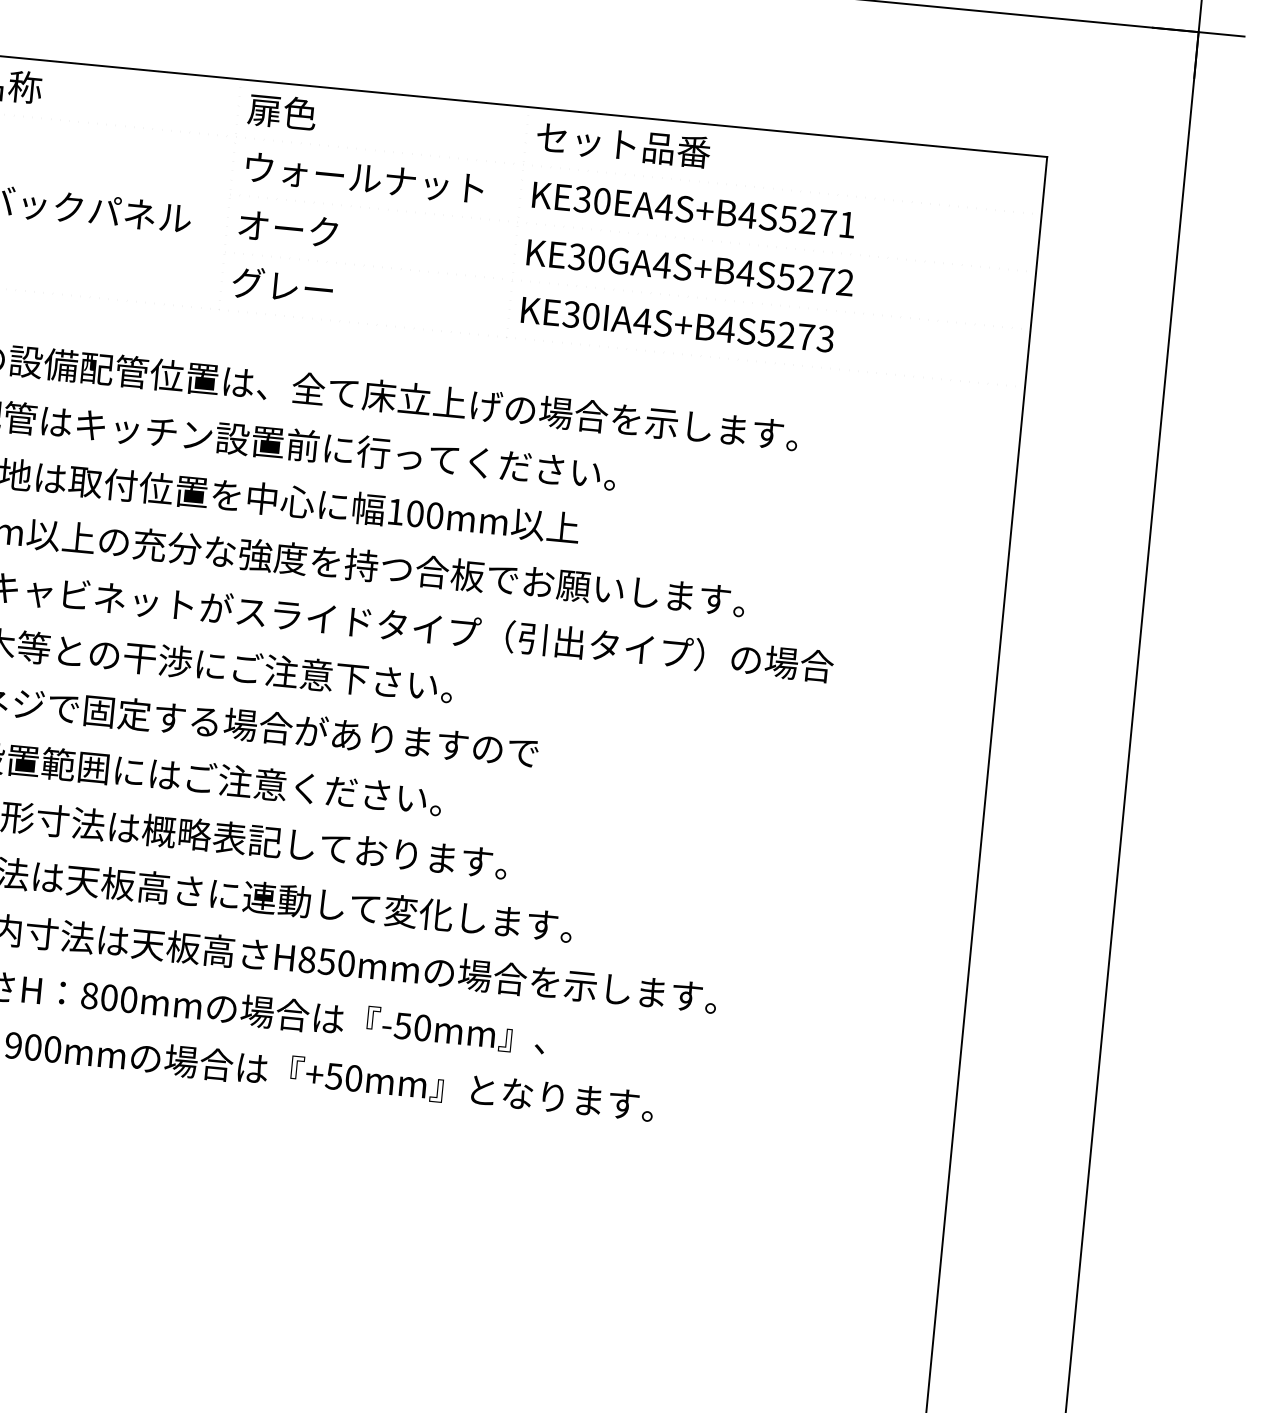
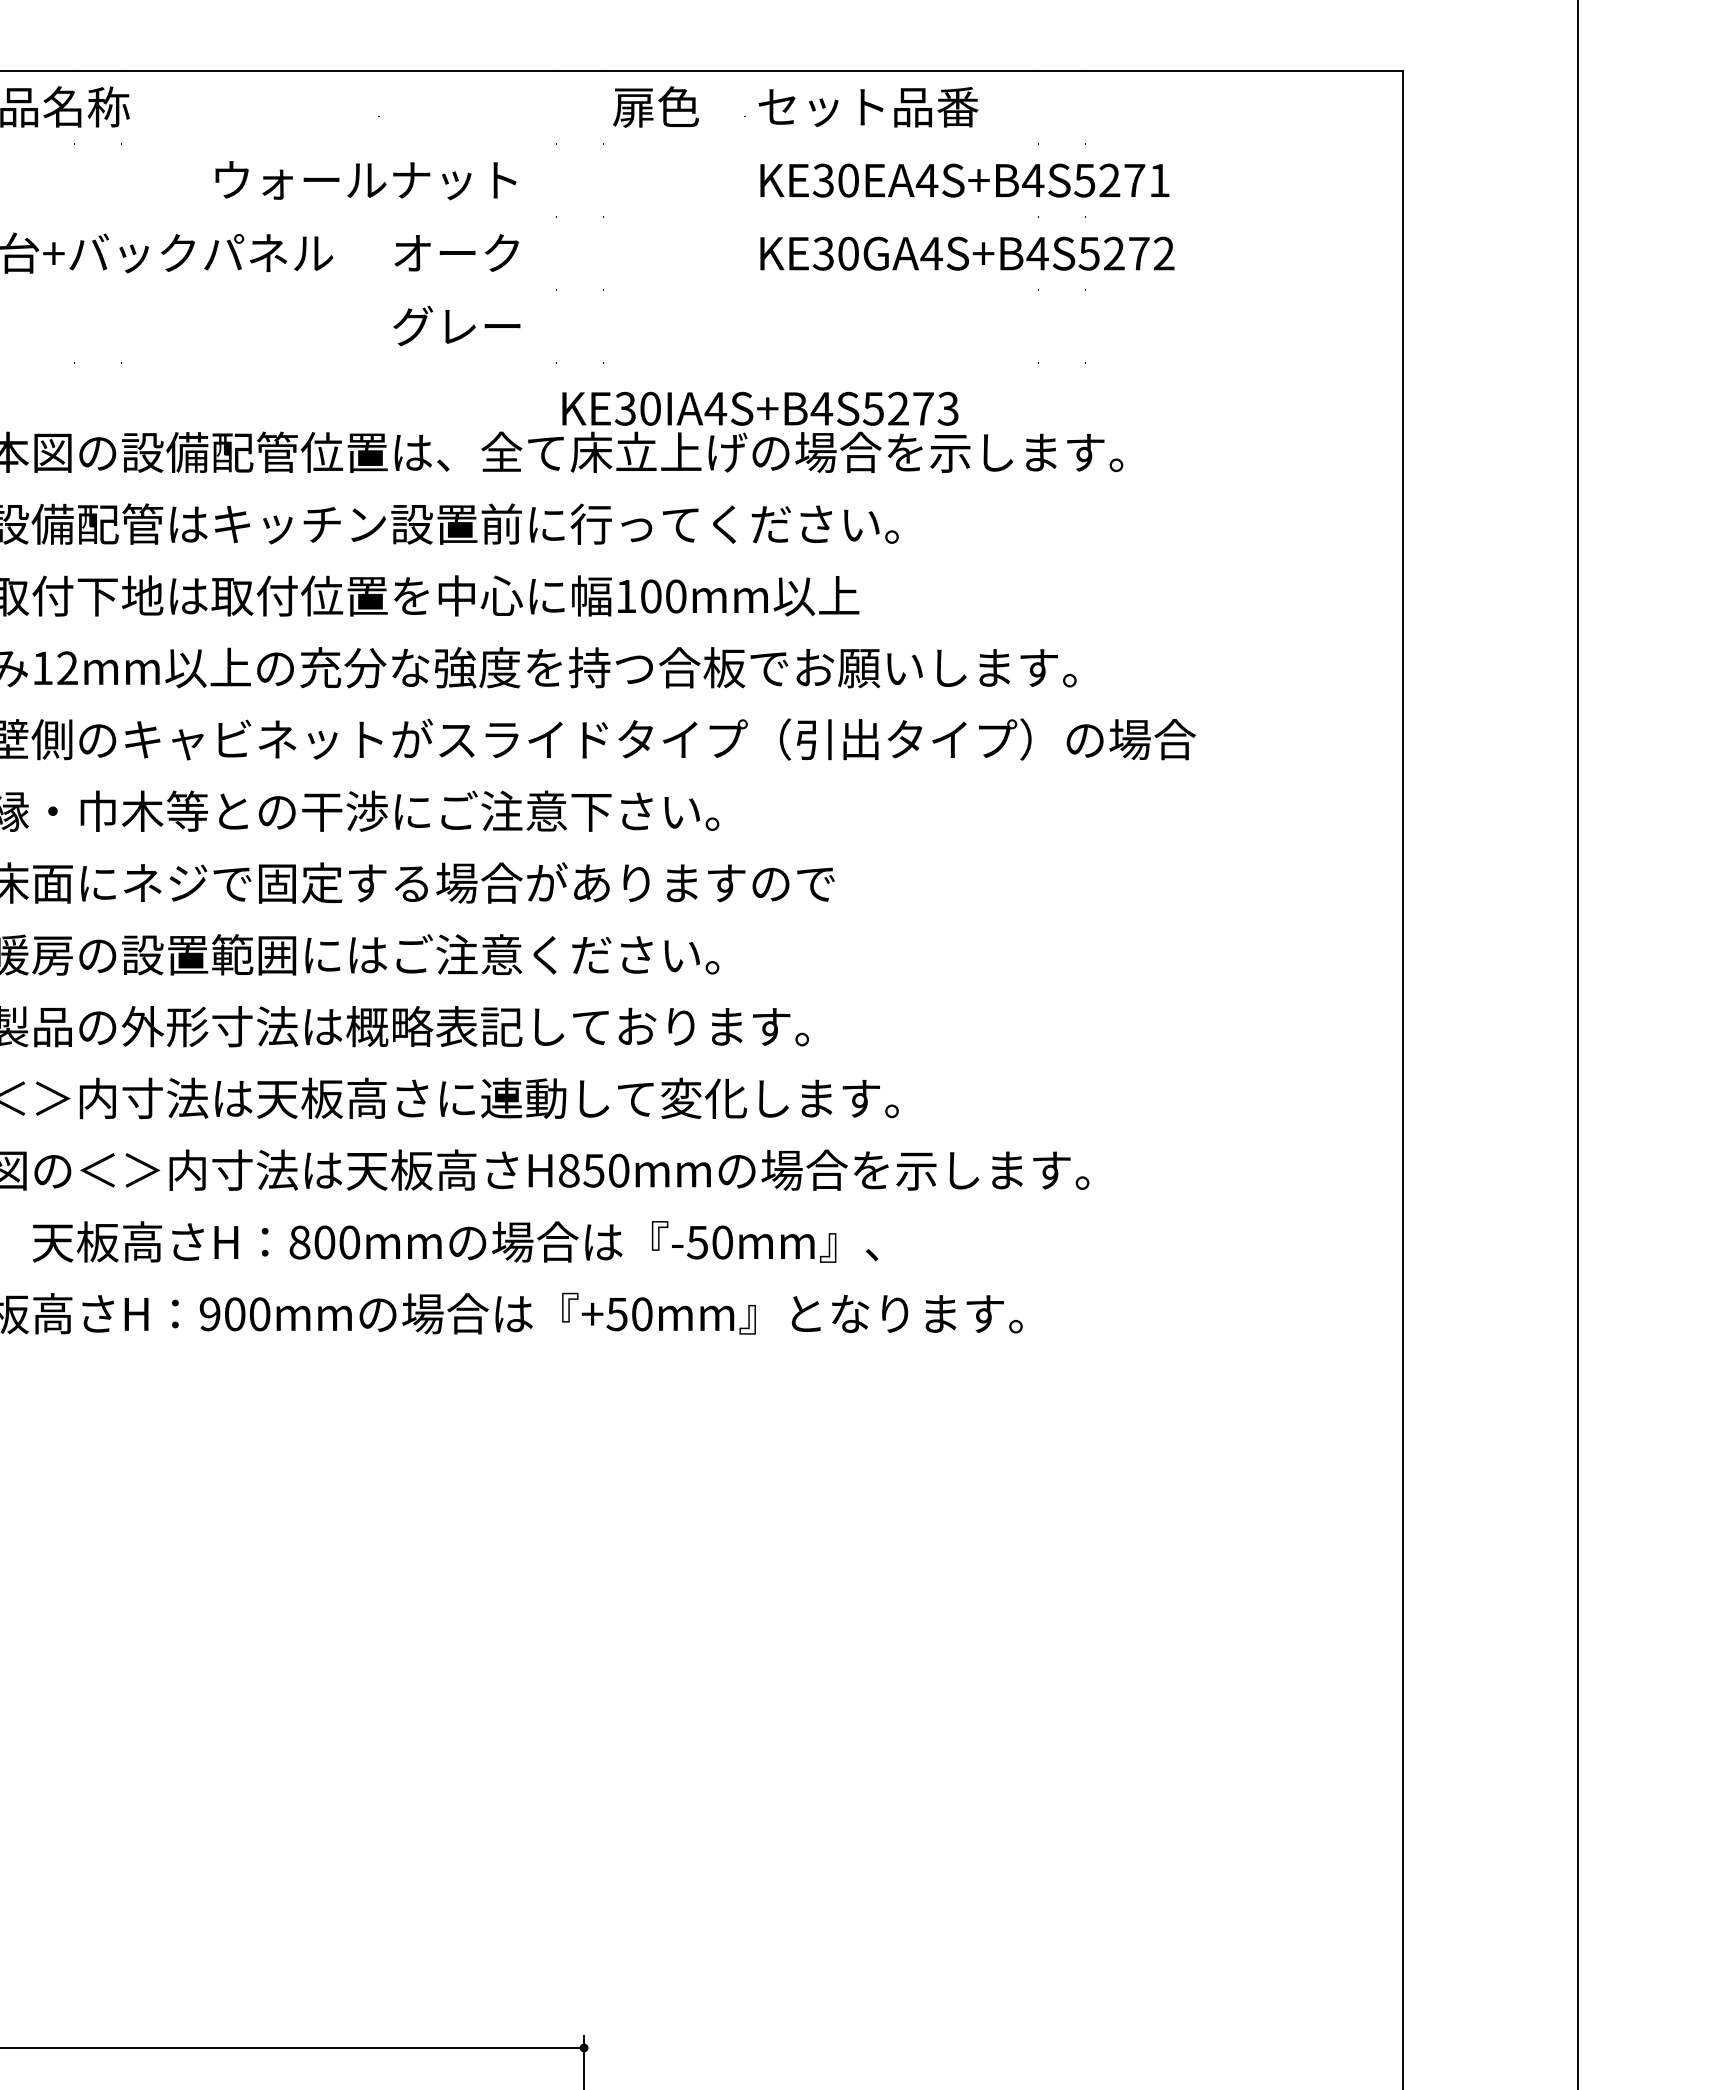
text: (281, 111) -> (655, 106), moved
text: (364, 178) -> (365, 180), moved
text: (677, 324) -> (760, 408), moved

